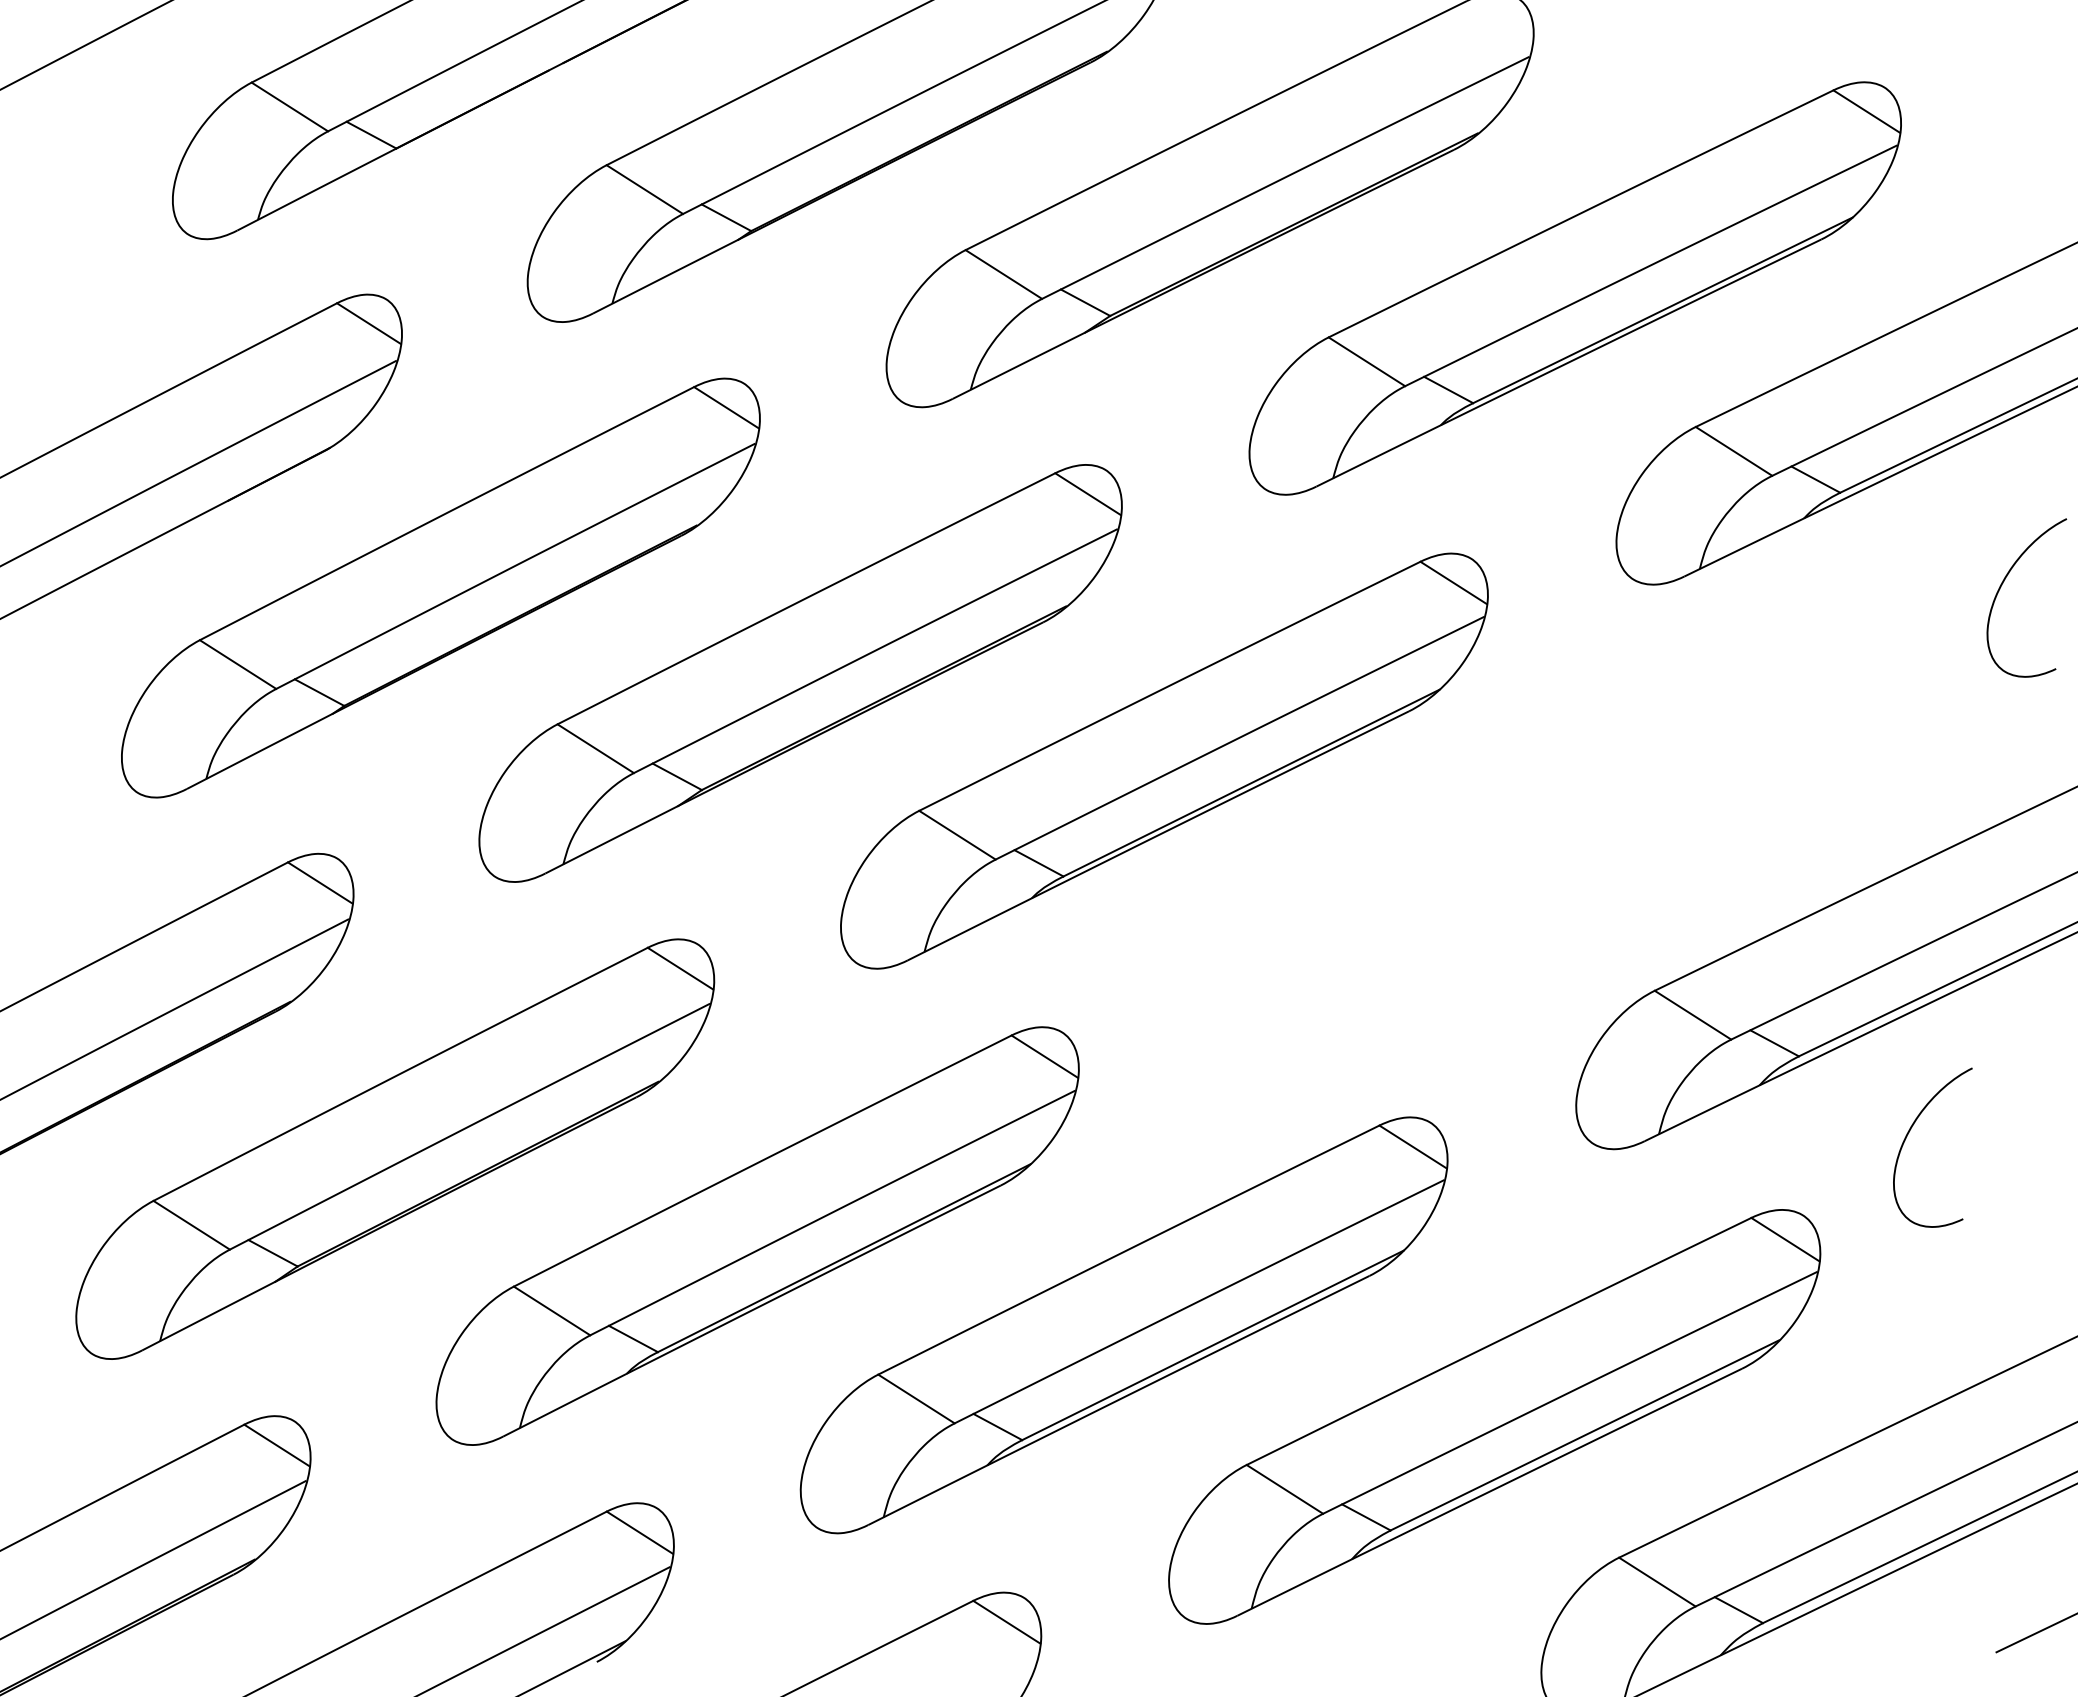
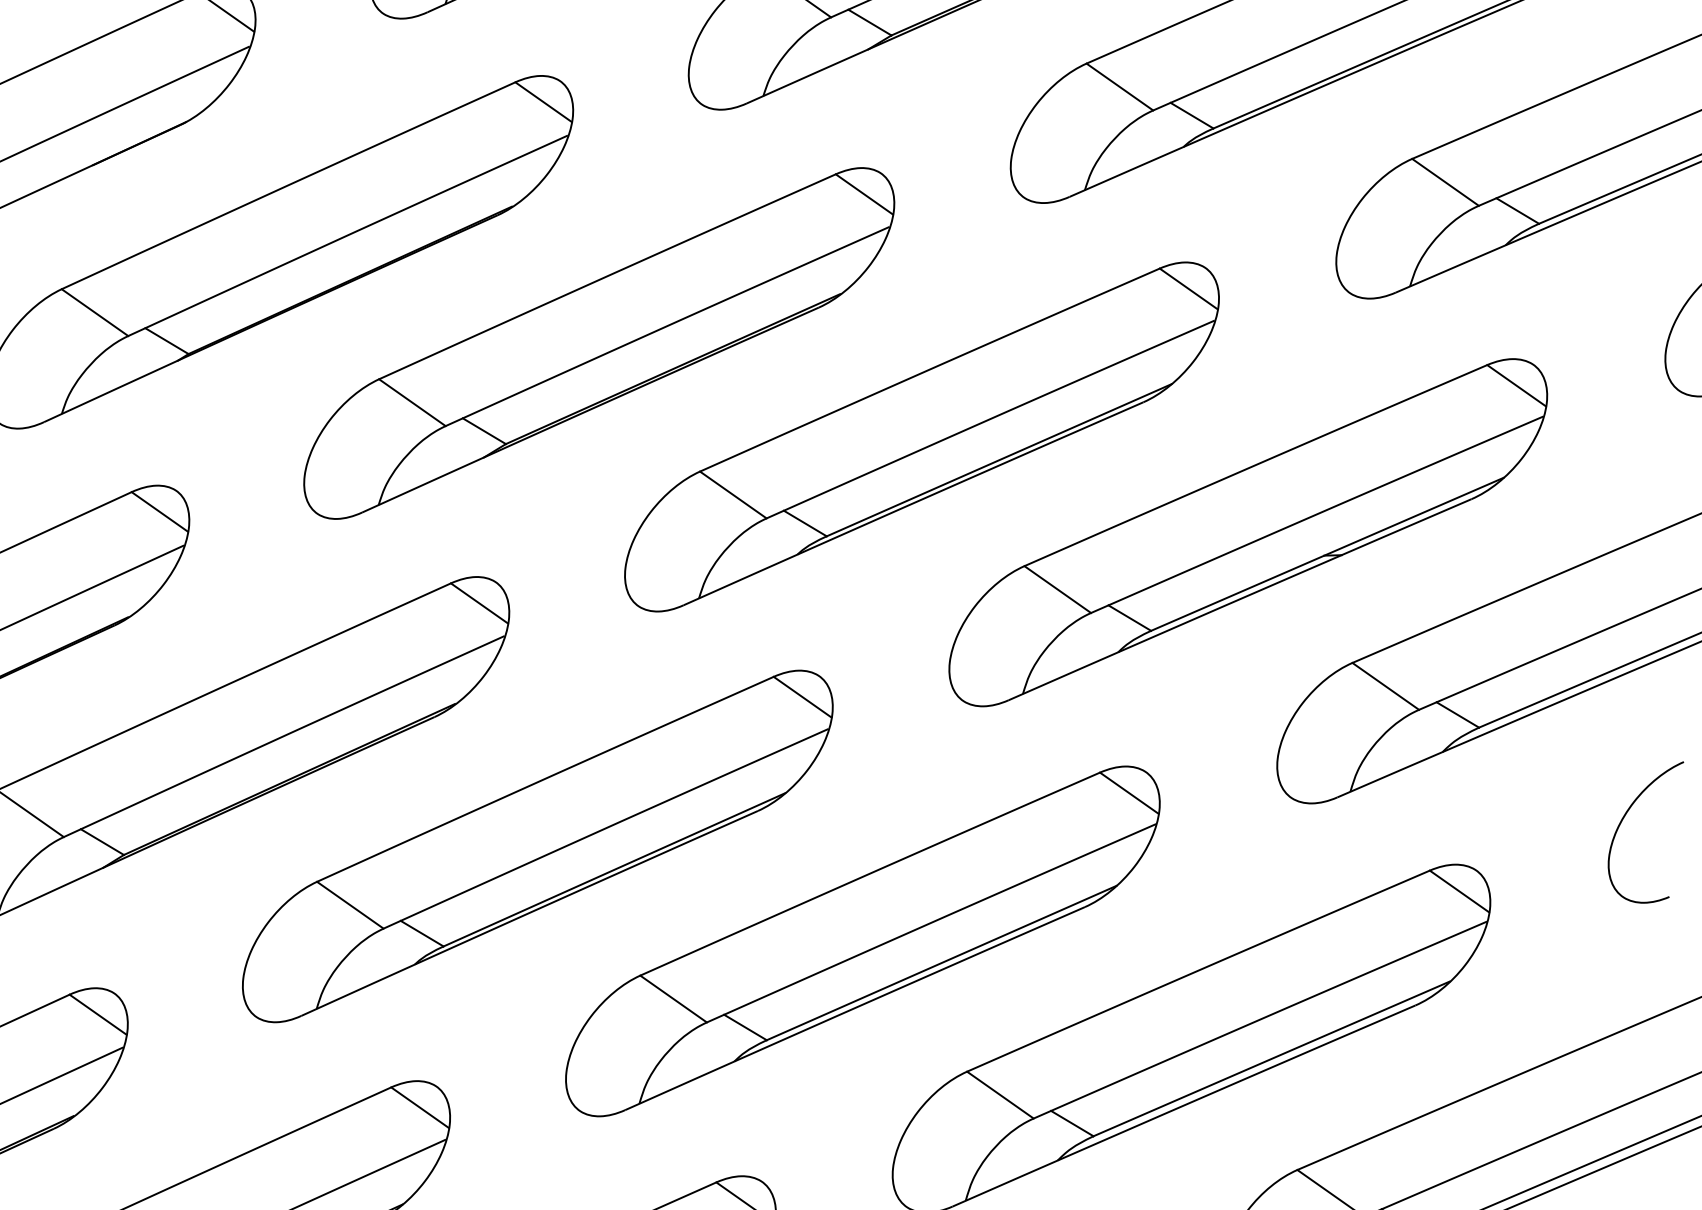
part: (1531, 850) -> (1247, 532), added
curve: (1910, 1131) -> (1625, 816), moved

